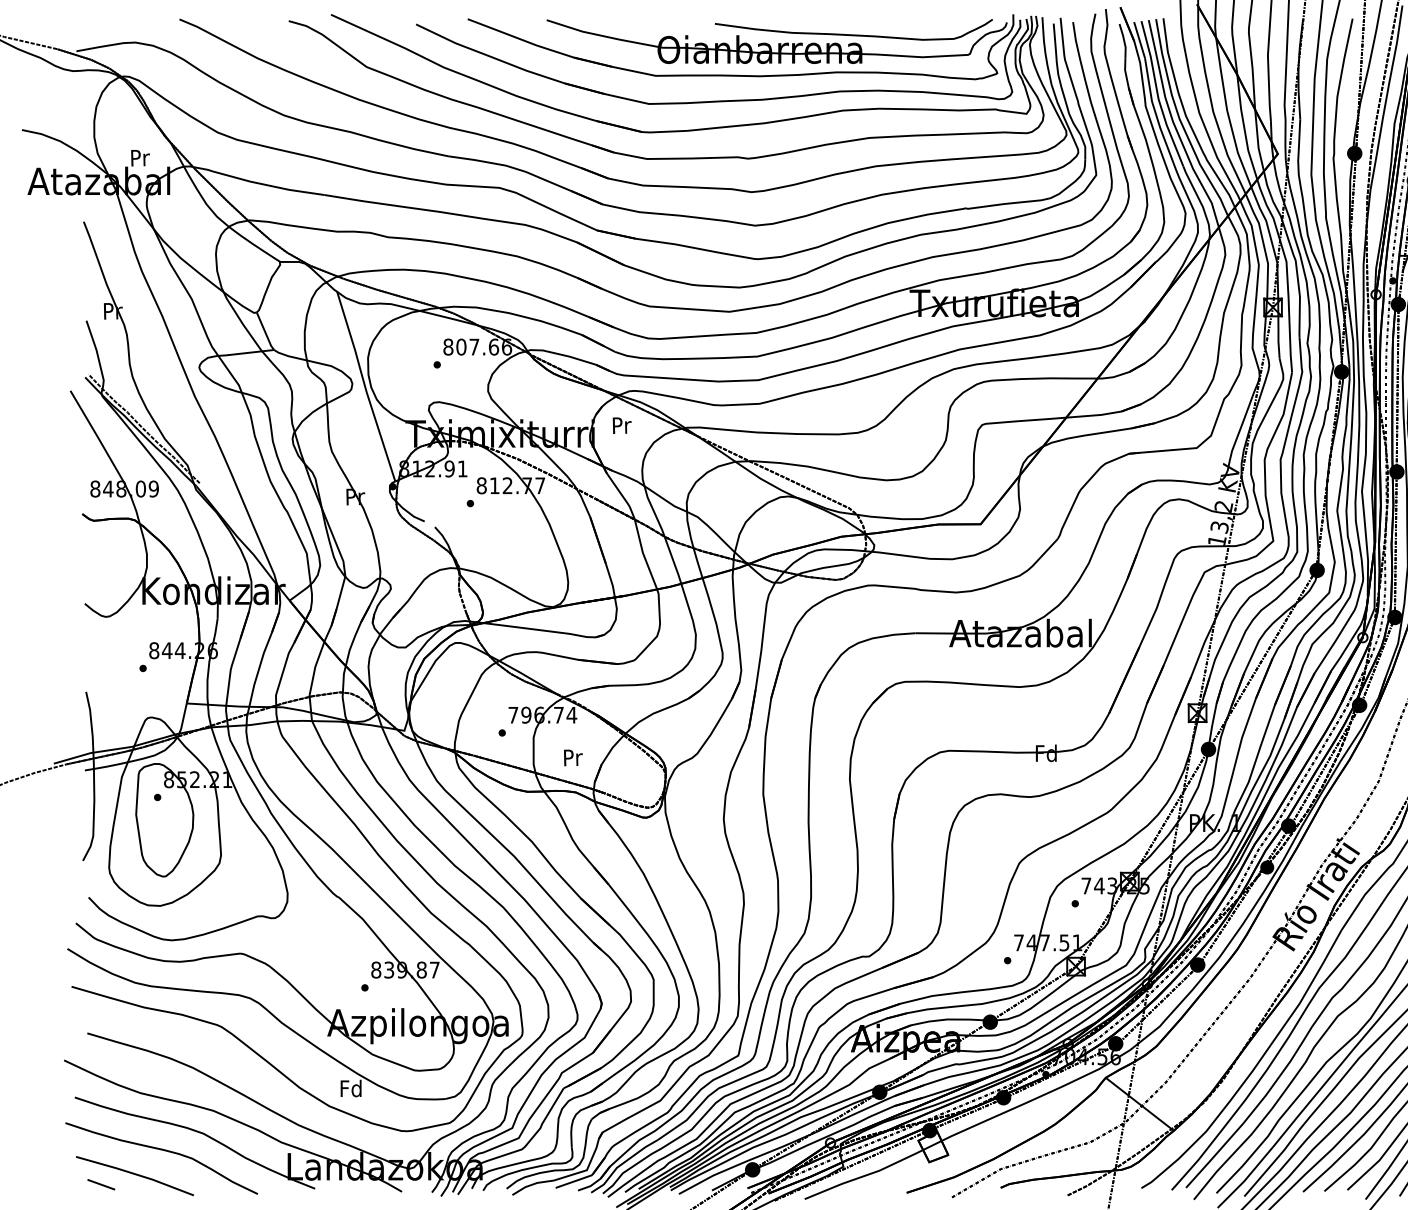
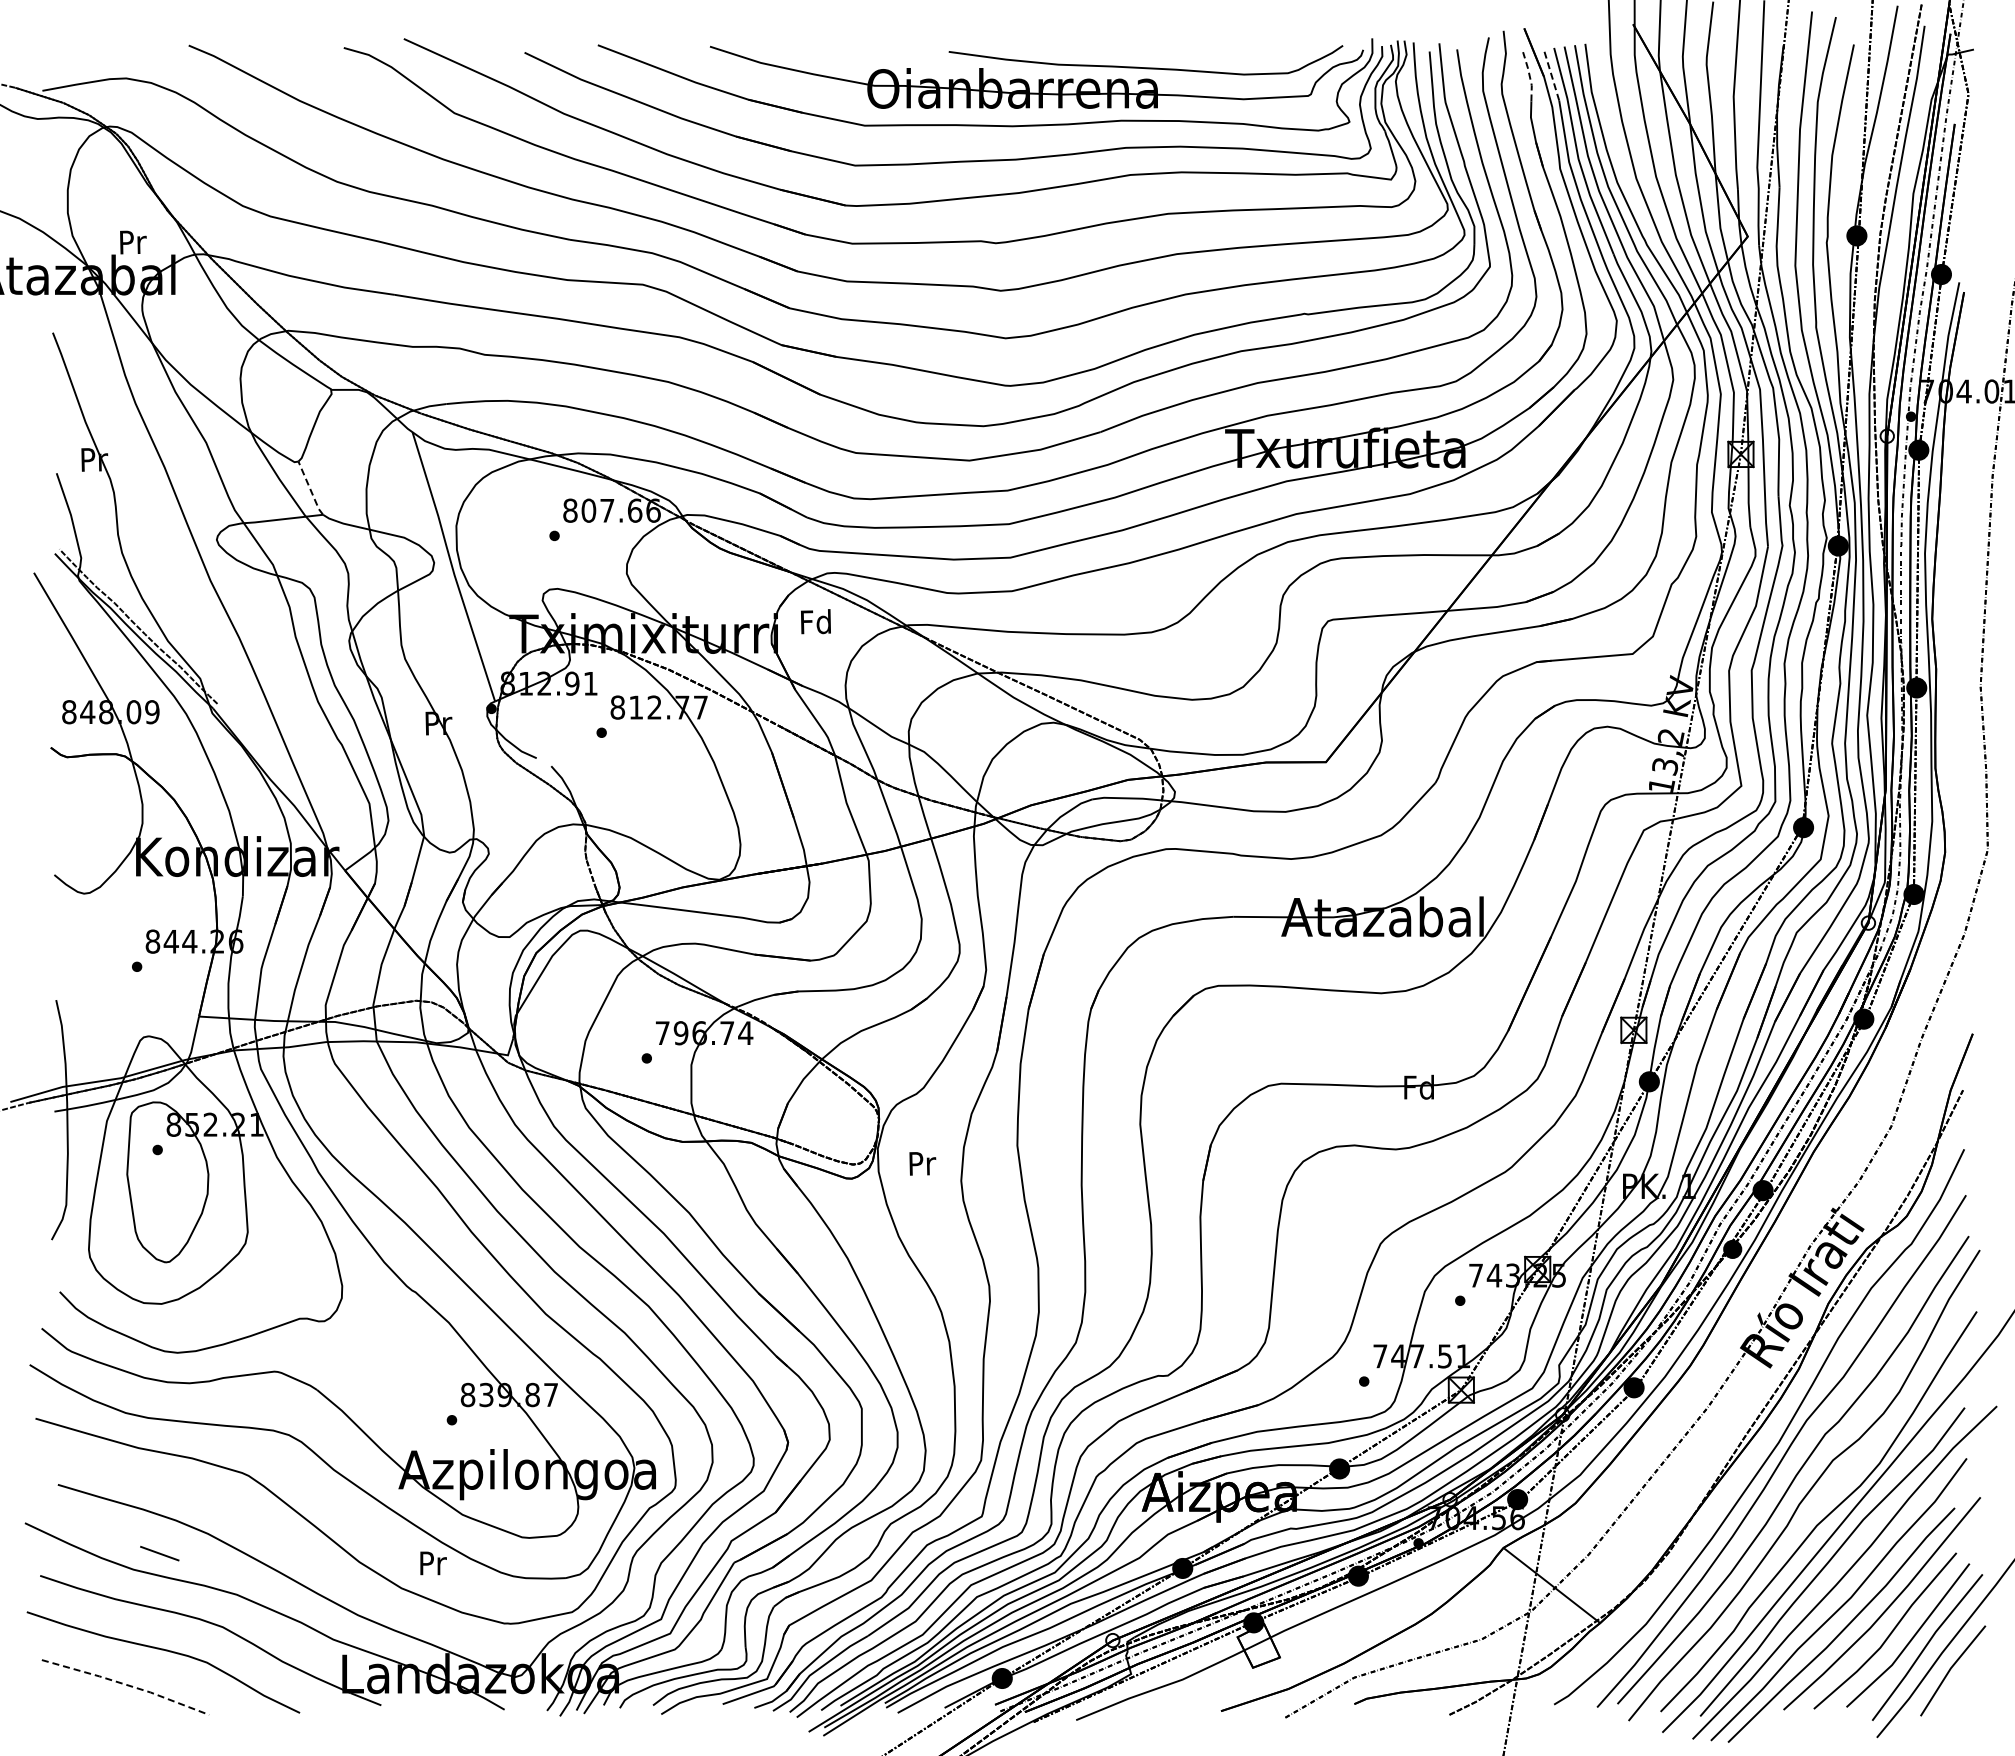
line: (1139, 39) -> (1551, 74), solid -> dashed
line: (1124, 41) -> (1529, 76), solid -> dashed
line: (264, 331) -> (309, 488), solid -> dashed
text: (621, 425) -> (815, 621), Pr -> Fd
text: (573, 757) -> (922, 1163), moved
text: (351, 1088) -> (432, 1562), Fd -> Pr
line: (136, 1174) -> (127, 1685), solid -> dashed
line: (101, 1184) -> (159, 1553), moved

